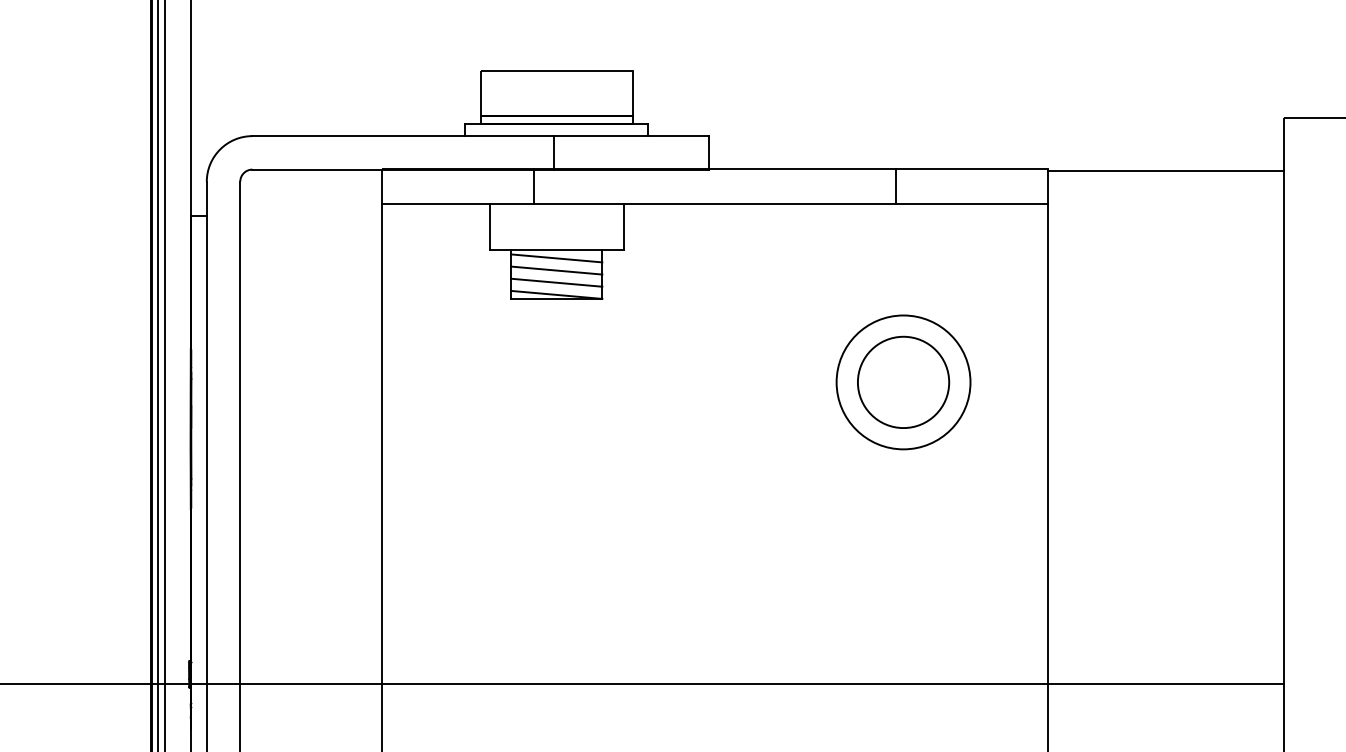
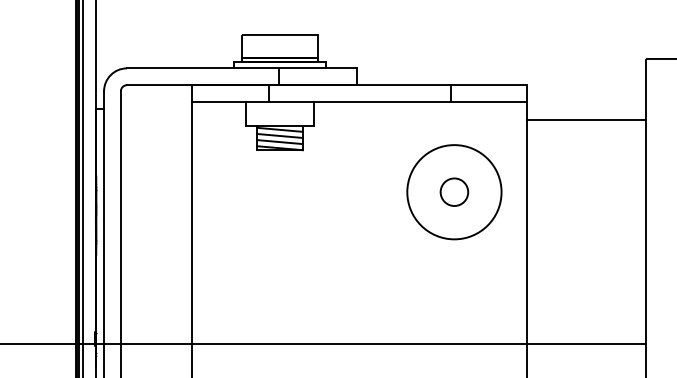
line: (1166, 170) -> (586, 119), moved
circle: (903, 380) -> (454, 191), size x1.4
circle: (903, 382) -> (454, 192), size x0.6

